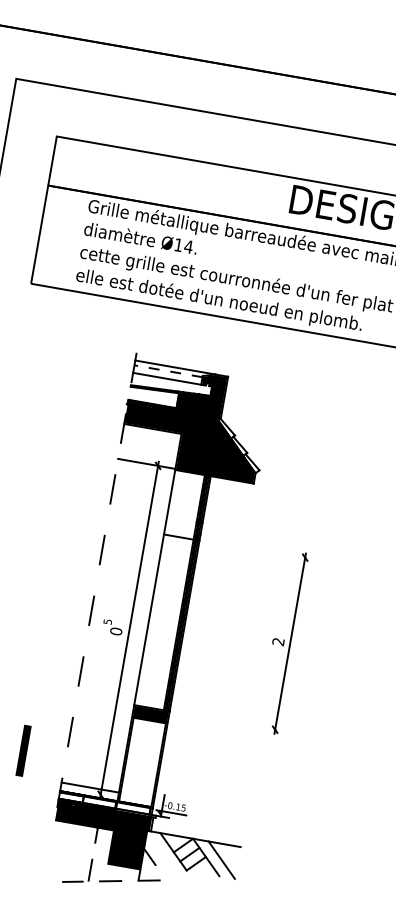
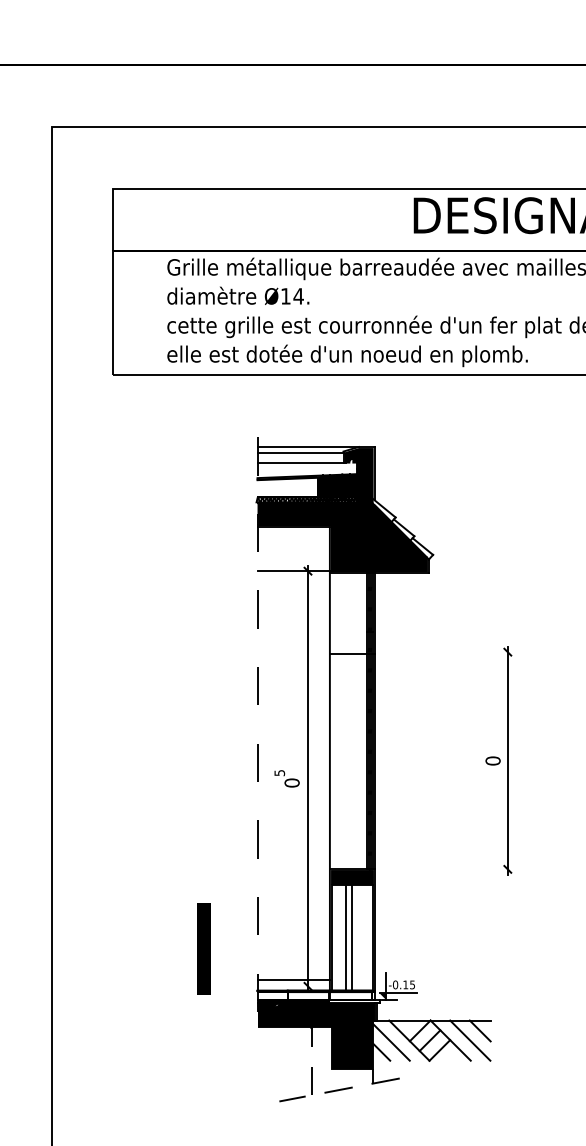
line: (168, 371) -> (300, 453), dashed -> solid
text: (278, 641) -> (492, 760), 2 -> 0
part: (23, 750) -> (203, 948), size x1.43
line: (137, 761) -> (345, 937), added
line: (142, 762) -> (352, 937), added
line: (158, 849) -> (390, 1041), added
line: (230, 853) -> (479, 1030), added

